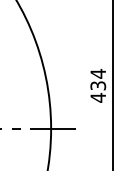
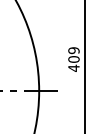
text: (97, 79) -> (73, 54), 434 -> 409

